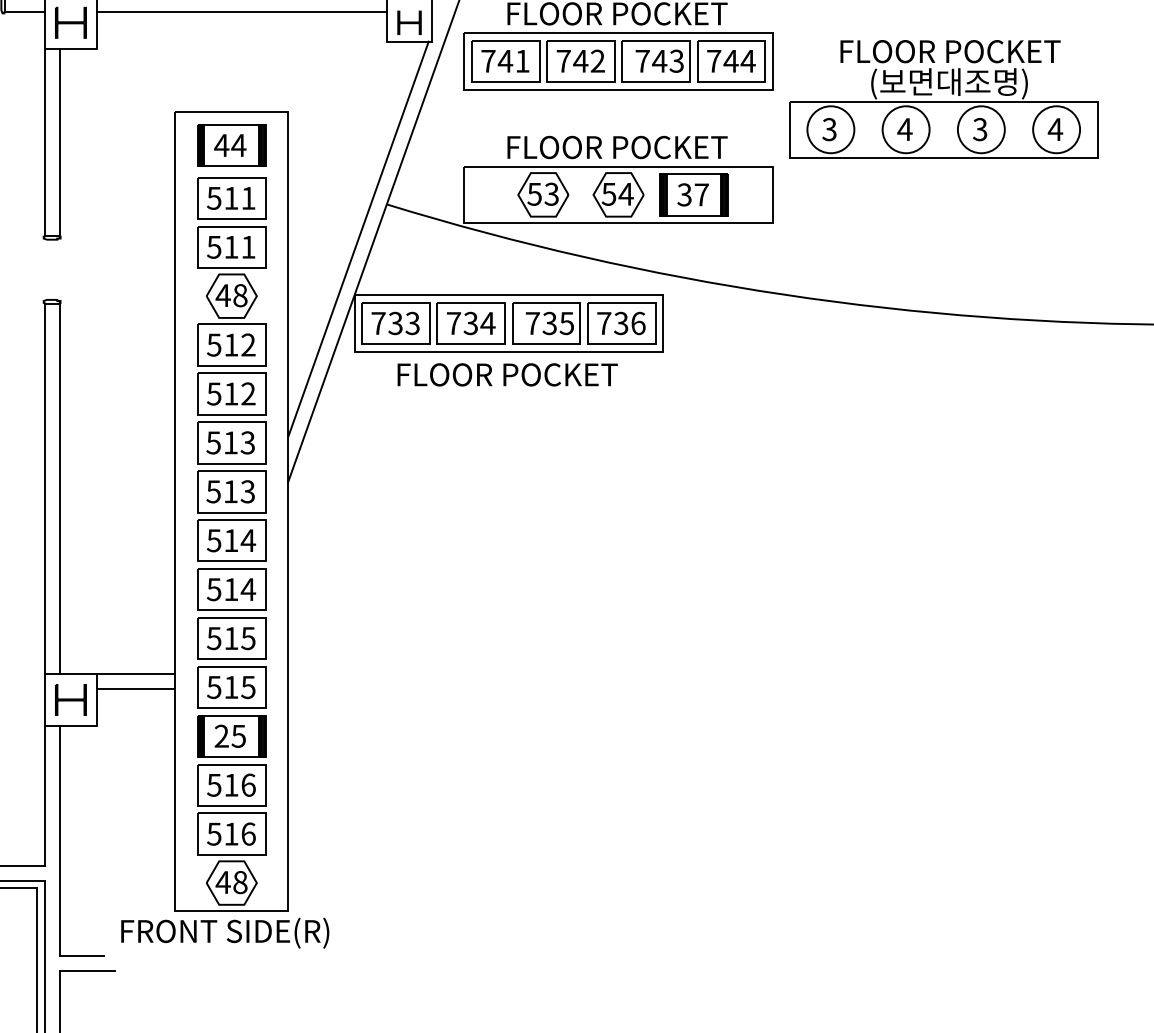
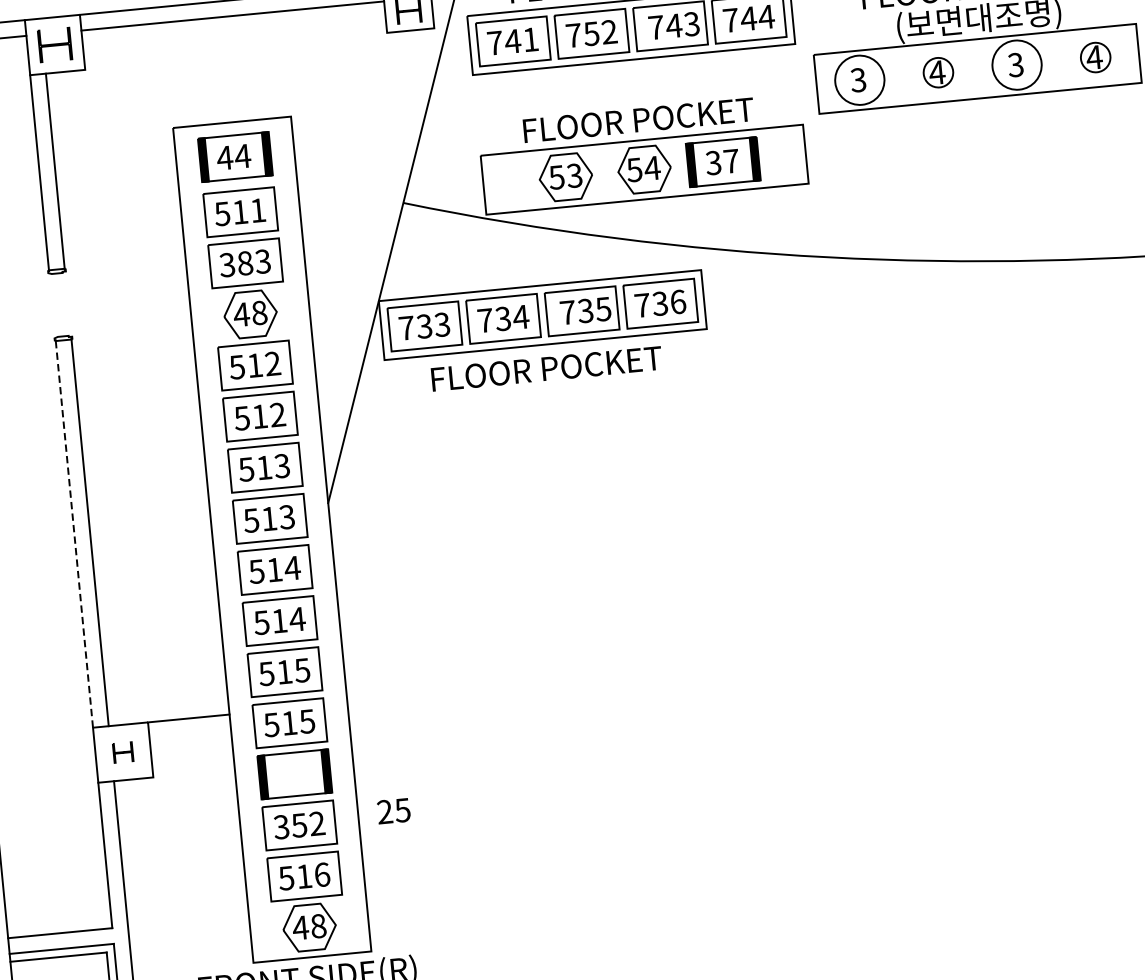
text: (580, 61) -> (591, 34), 742 -> 752
circle: (905, 129) -> (937, 72), size x0.6
circle: (1056, 129) -> (1095, 57), size x0.6
line: (358, 239) -> (377, 242), removed
text: (231, 246) -> (245, 262), 511 -> 383
line: (44, 489) -> (74, 535), solid -> dashed
line: (136, 688) -> (190, 733), removed
part: (70, 699) -> (122, 752), size x0.6
text: (229, 735) -> (392, 810), moved
text: (231, 784) -> (299, 824), 516 -> 352

